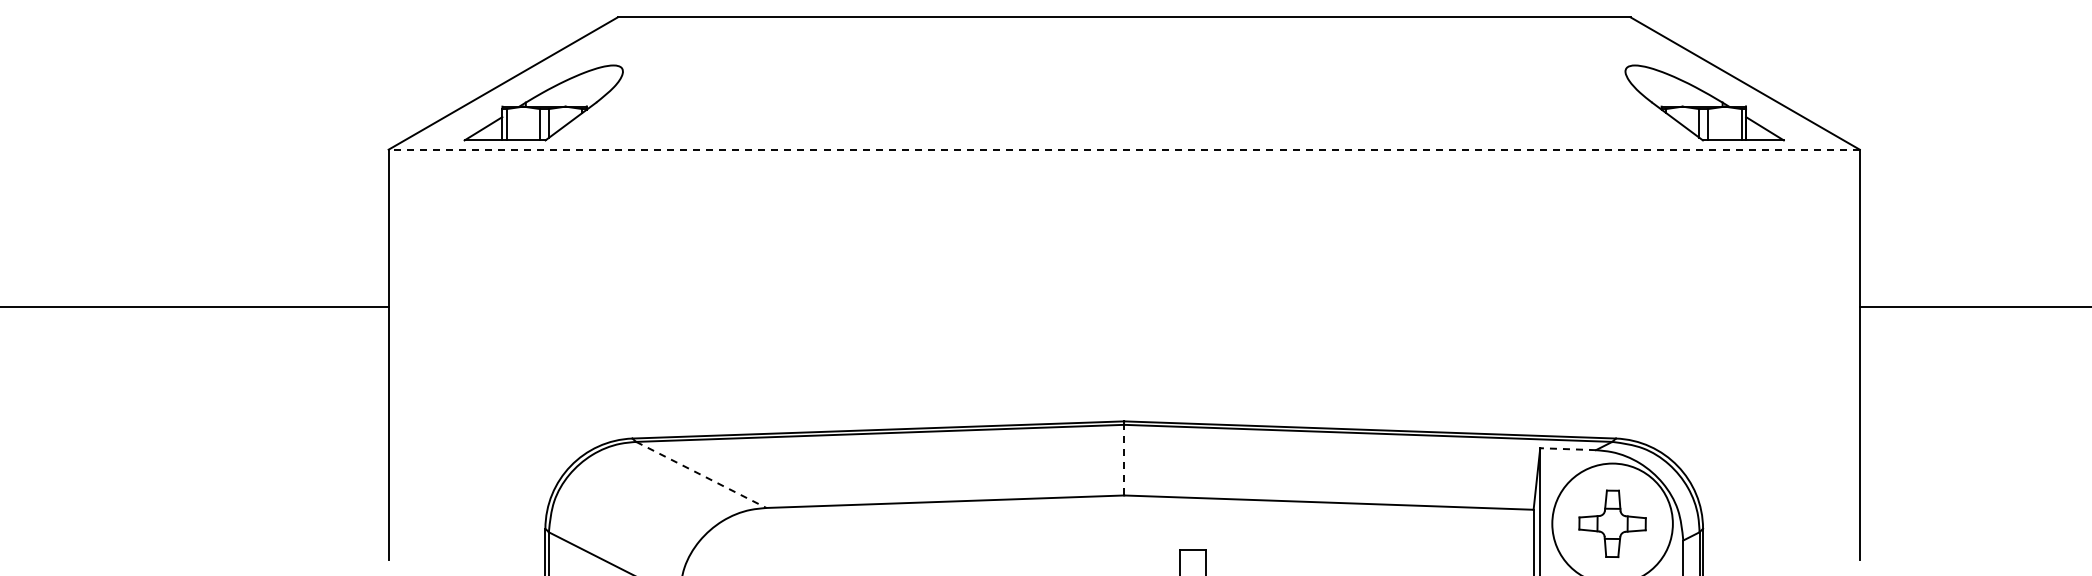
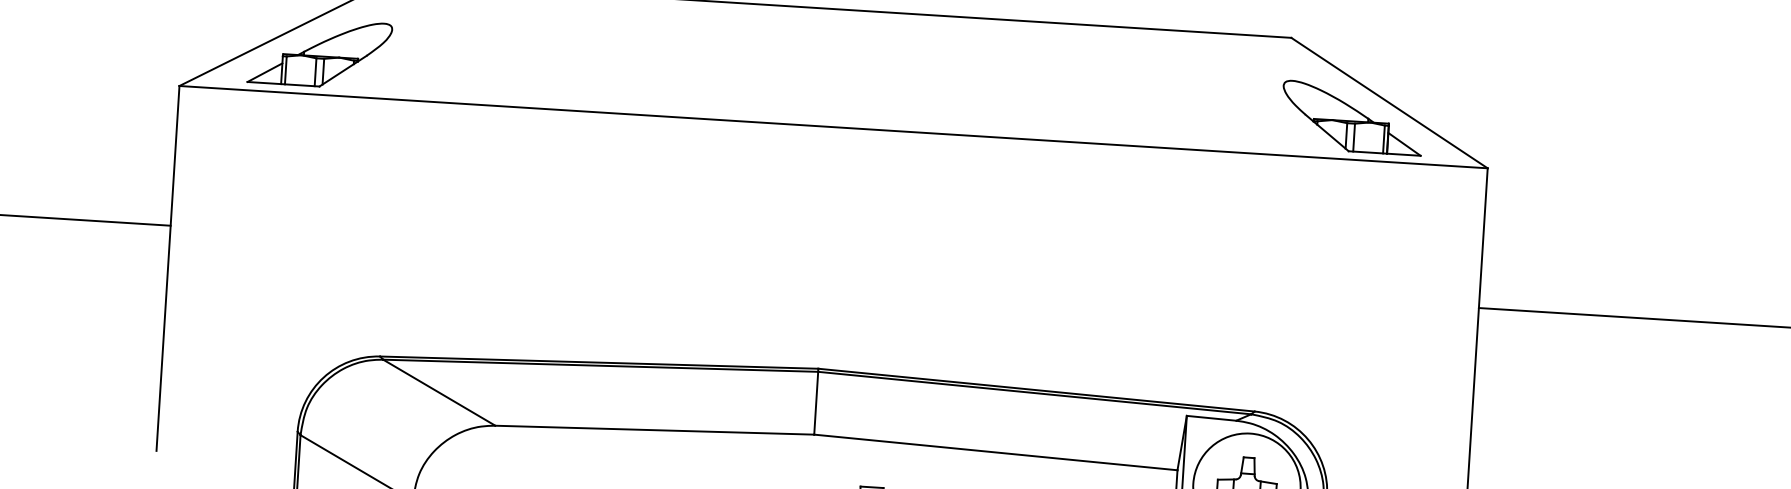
line: (1124, 149) -> (833, 126), dashed -> solid
line: (1568, 449) -> (1211, 418), dashed -> solid
line: (1124, 459) -> (816, 402), dashed -> solid
line: (701, 475) -> (439, 393), dashed -> solid

